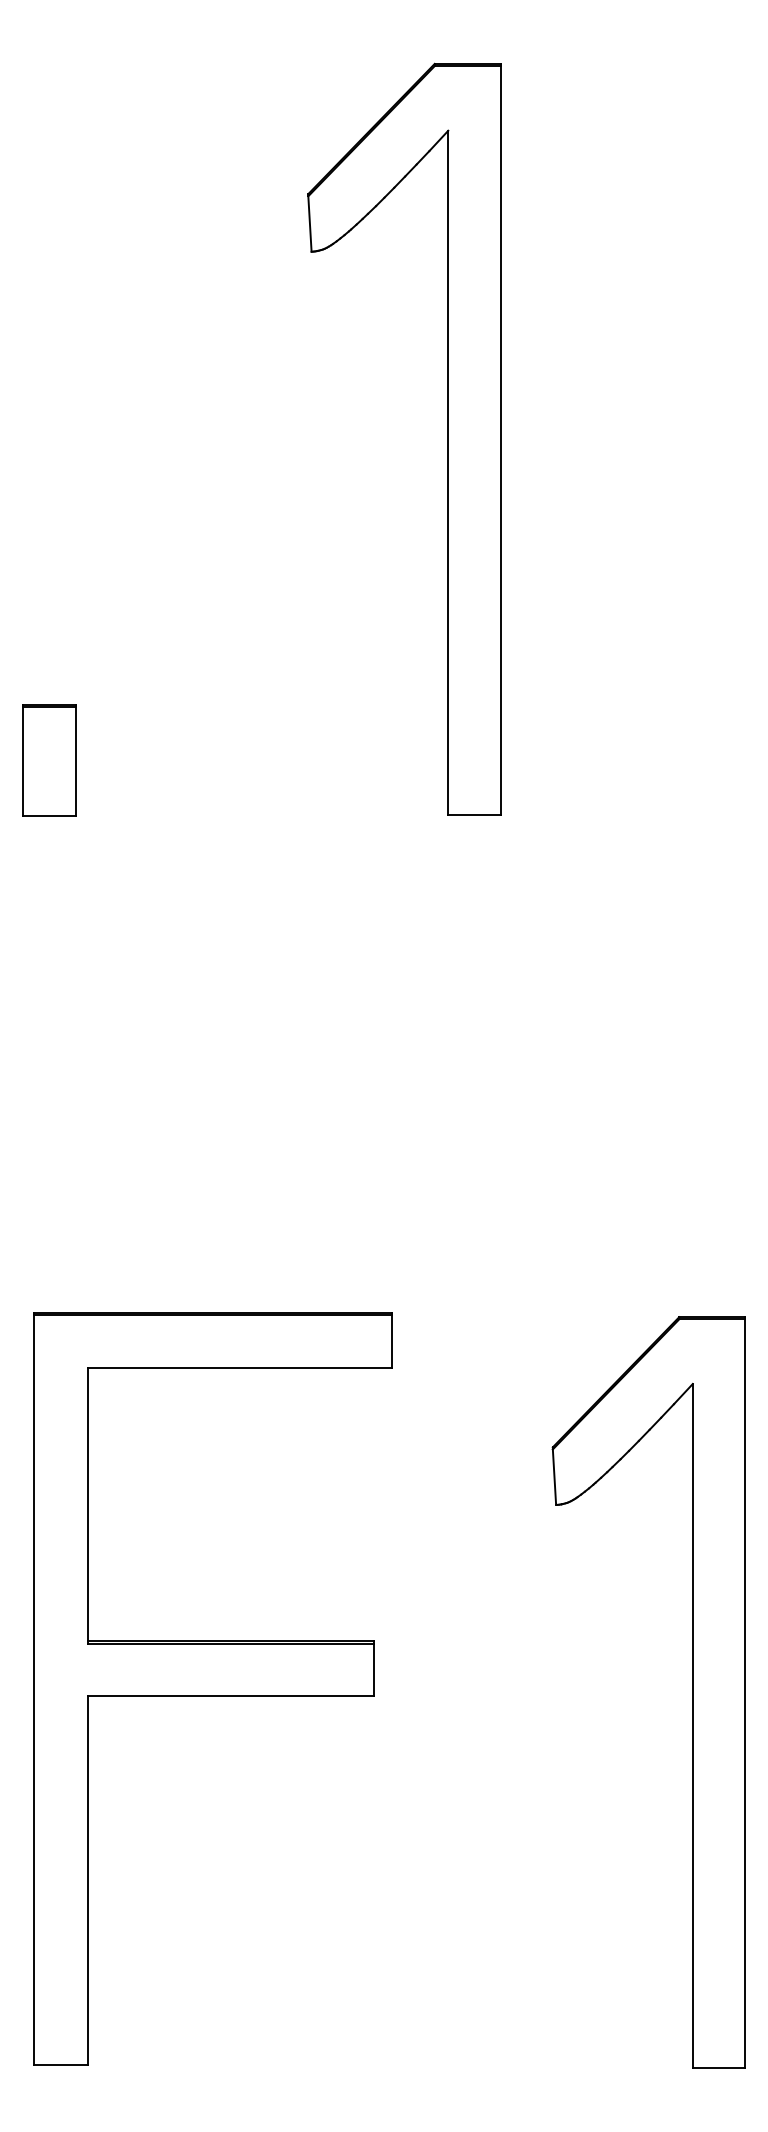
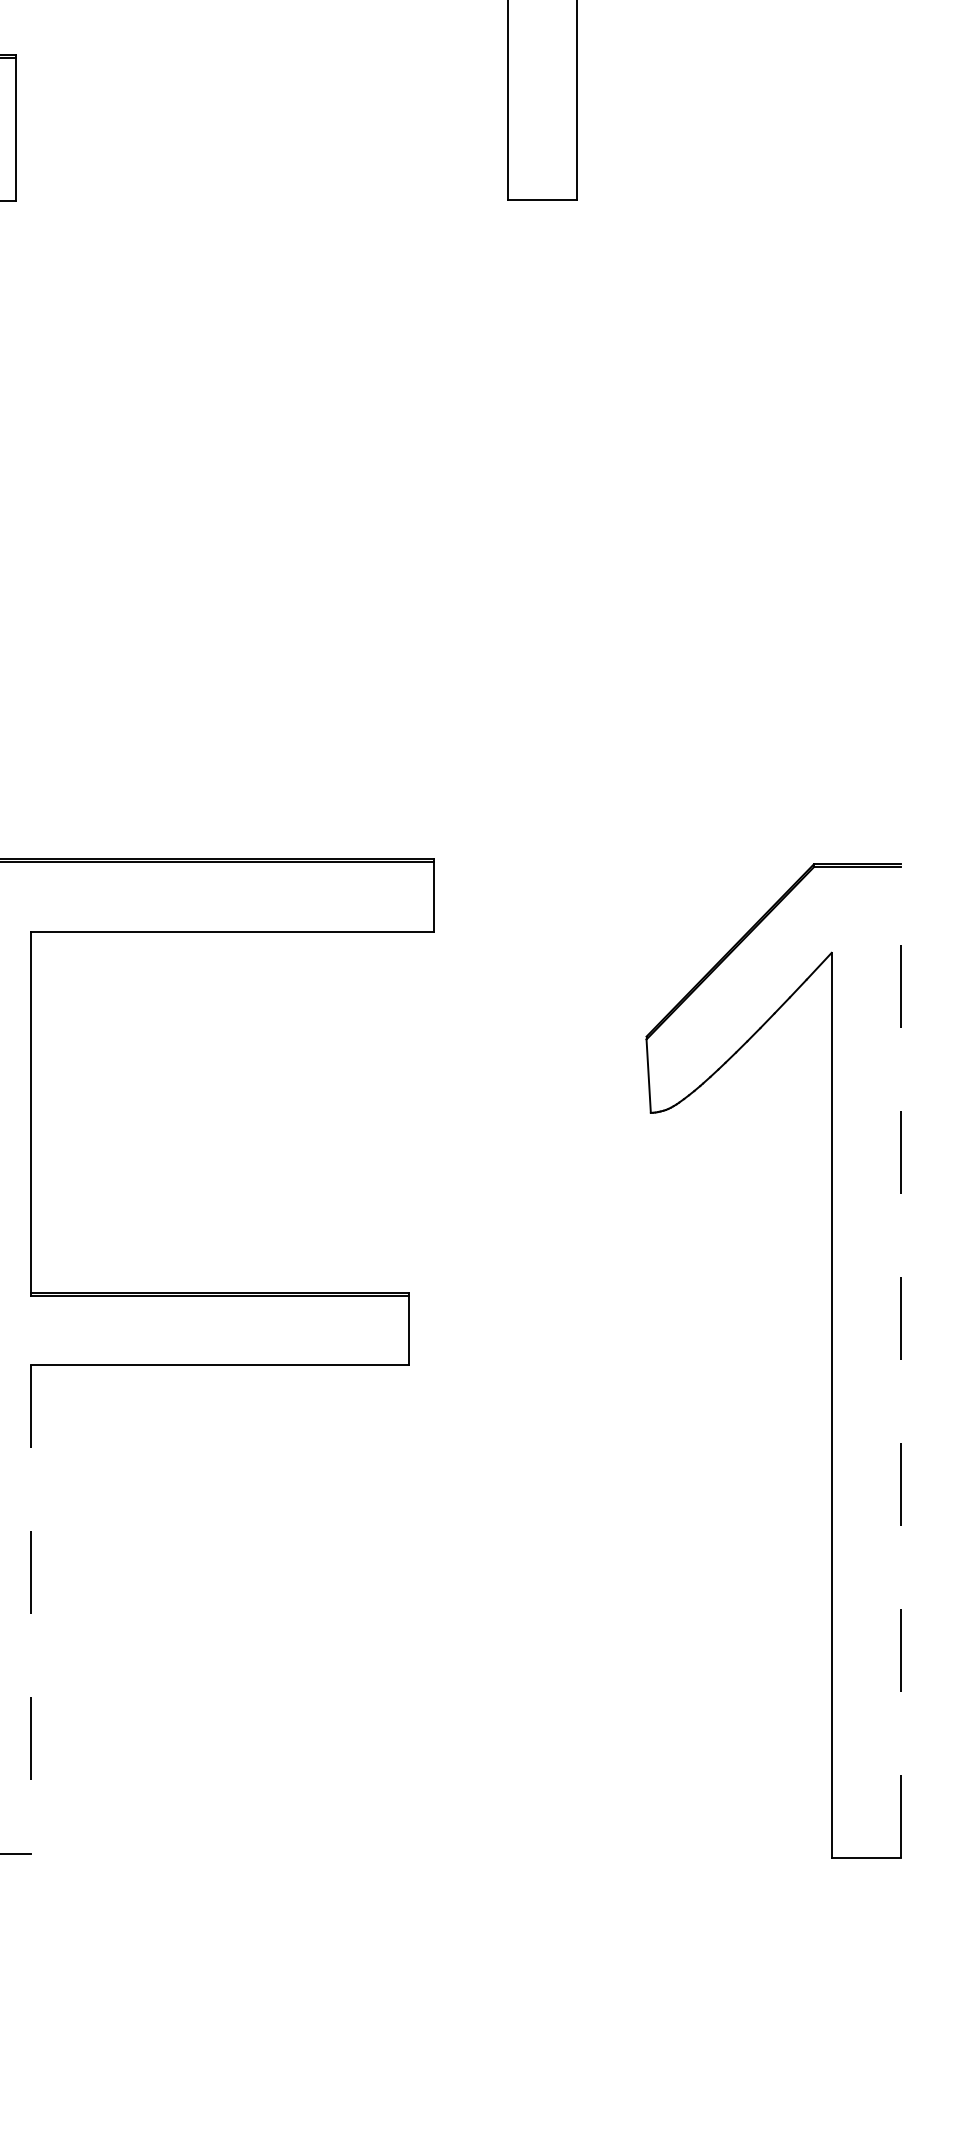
line: (745, 1692) -> (901, 1361), solid -> dashed
line: (87, 1880) -> (30, 1609), solid -> dashed

